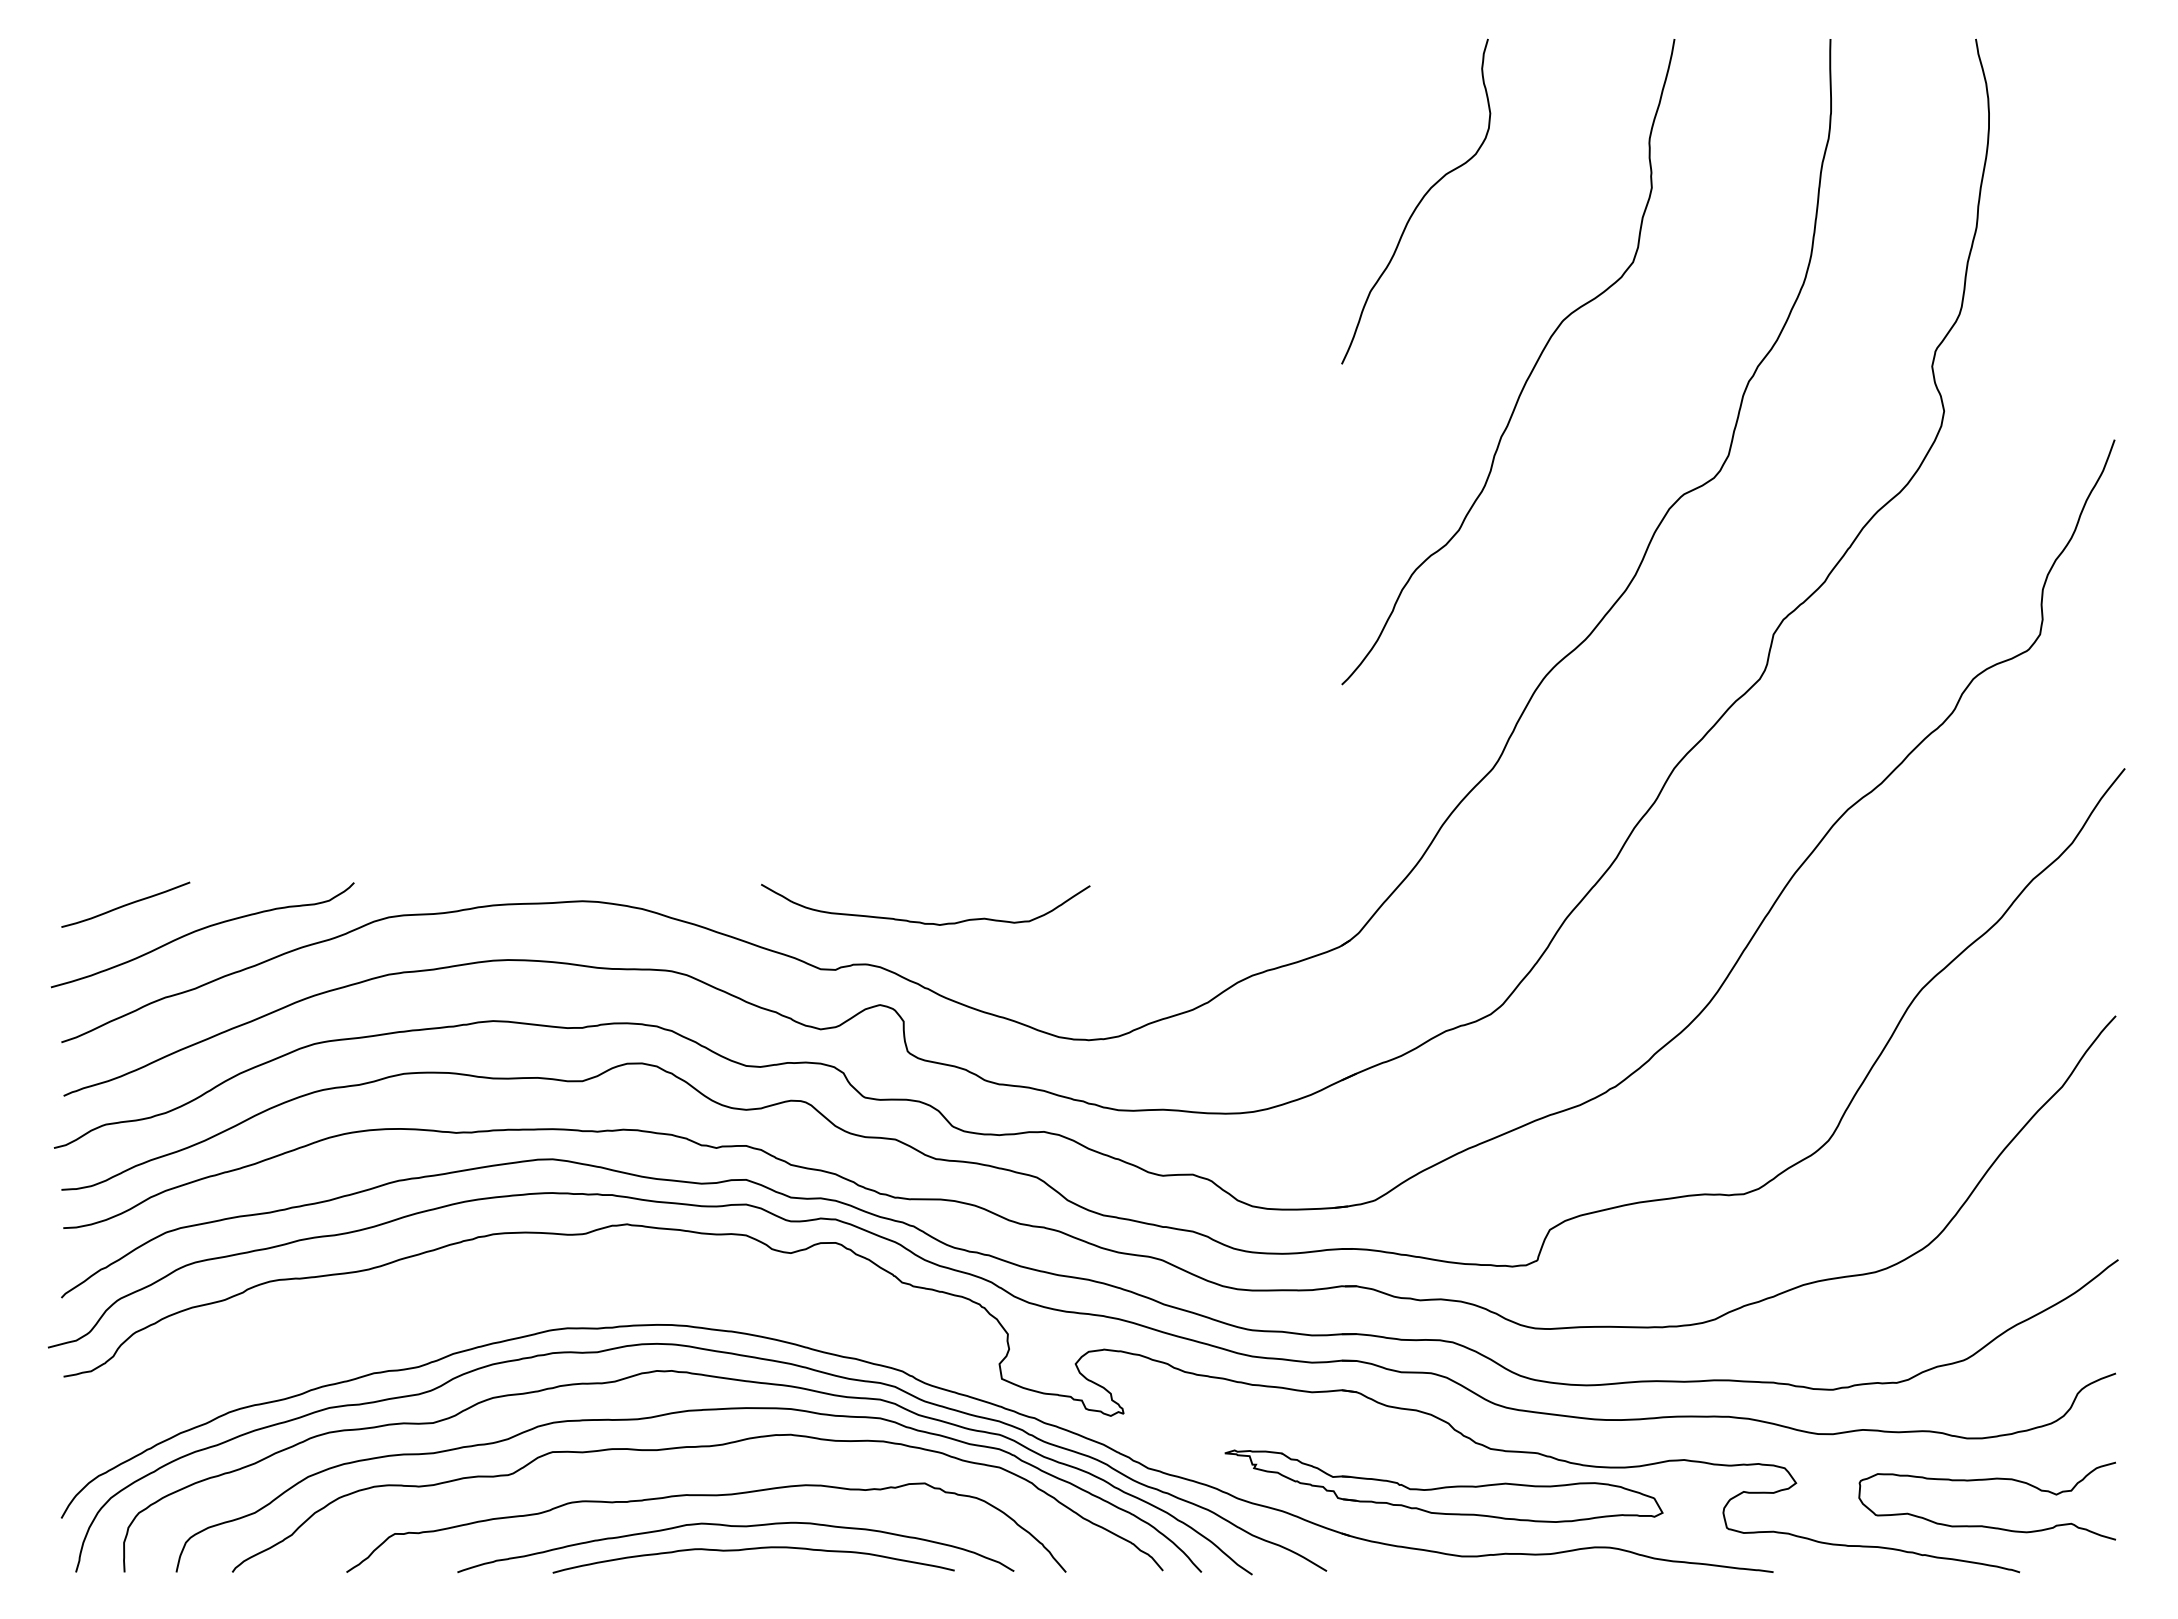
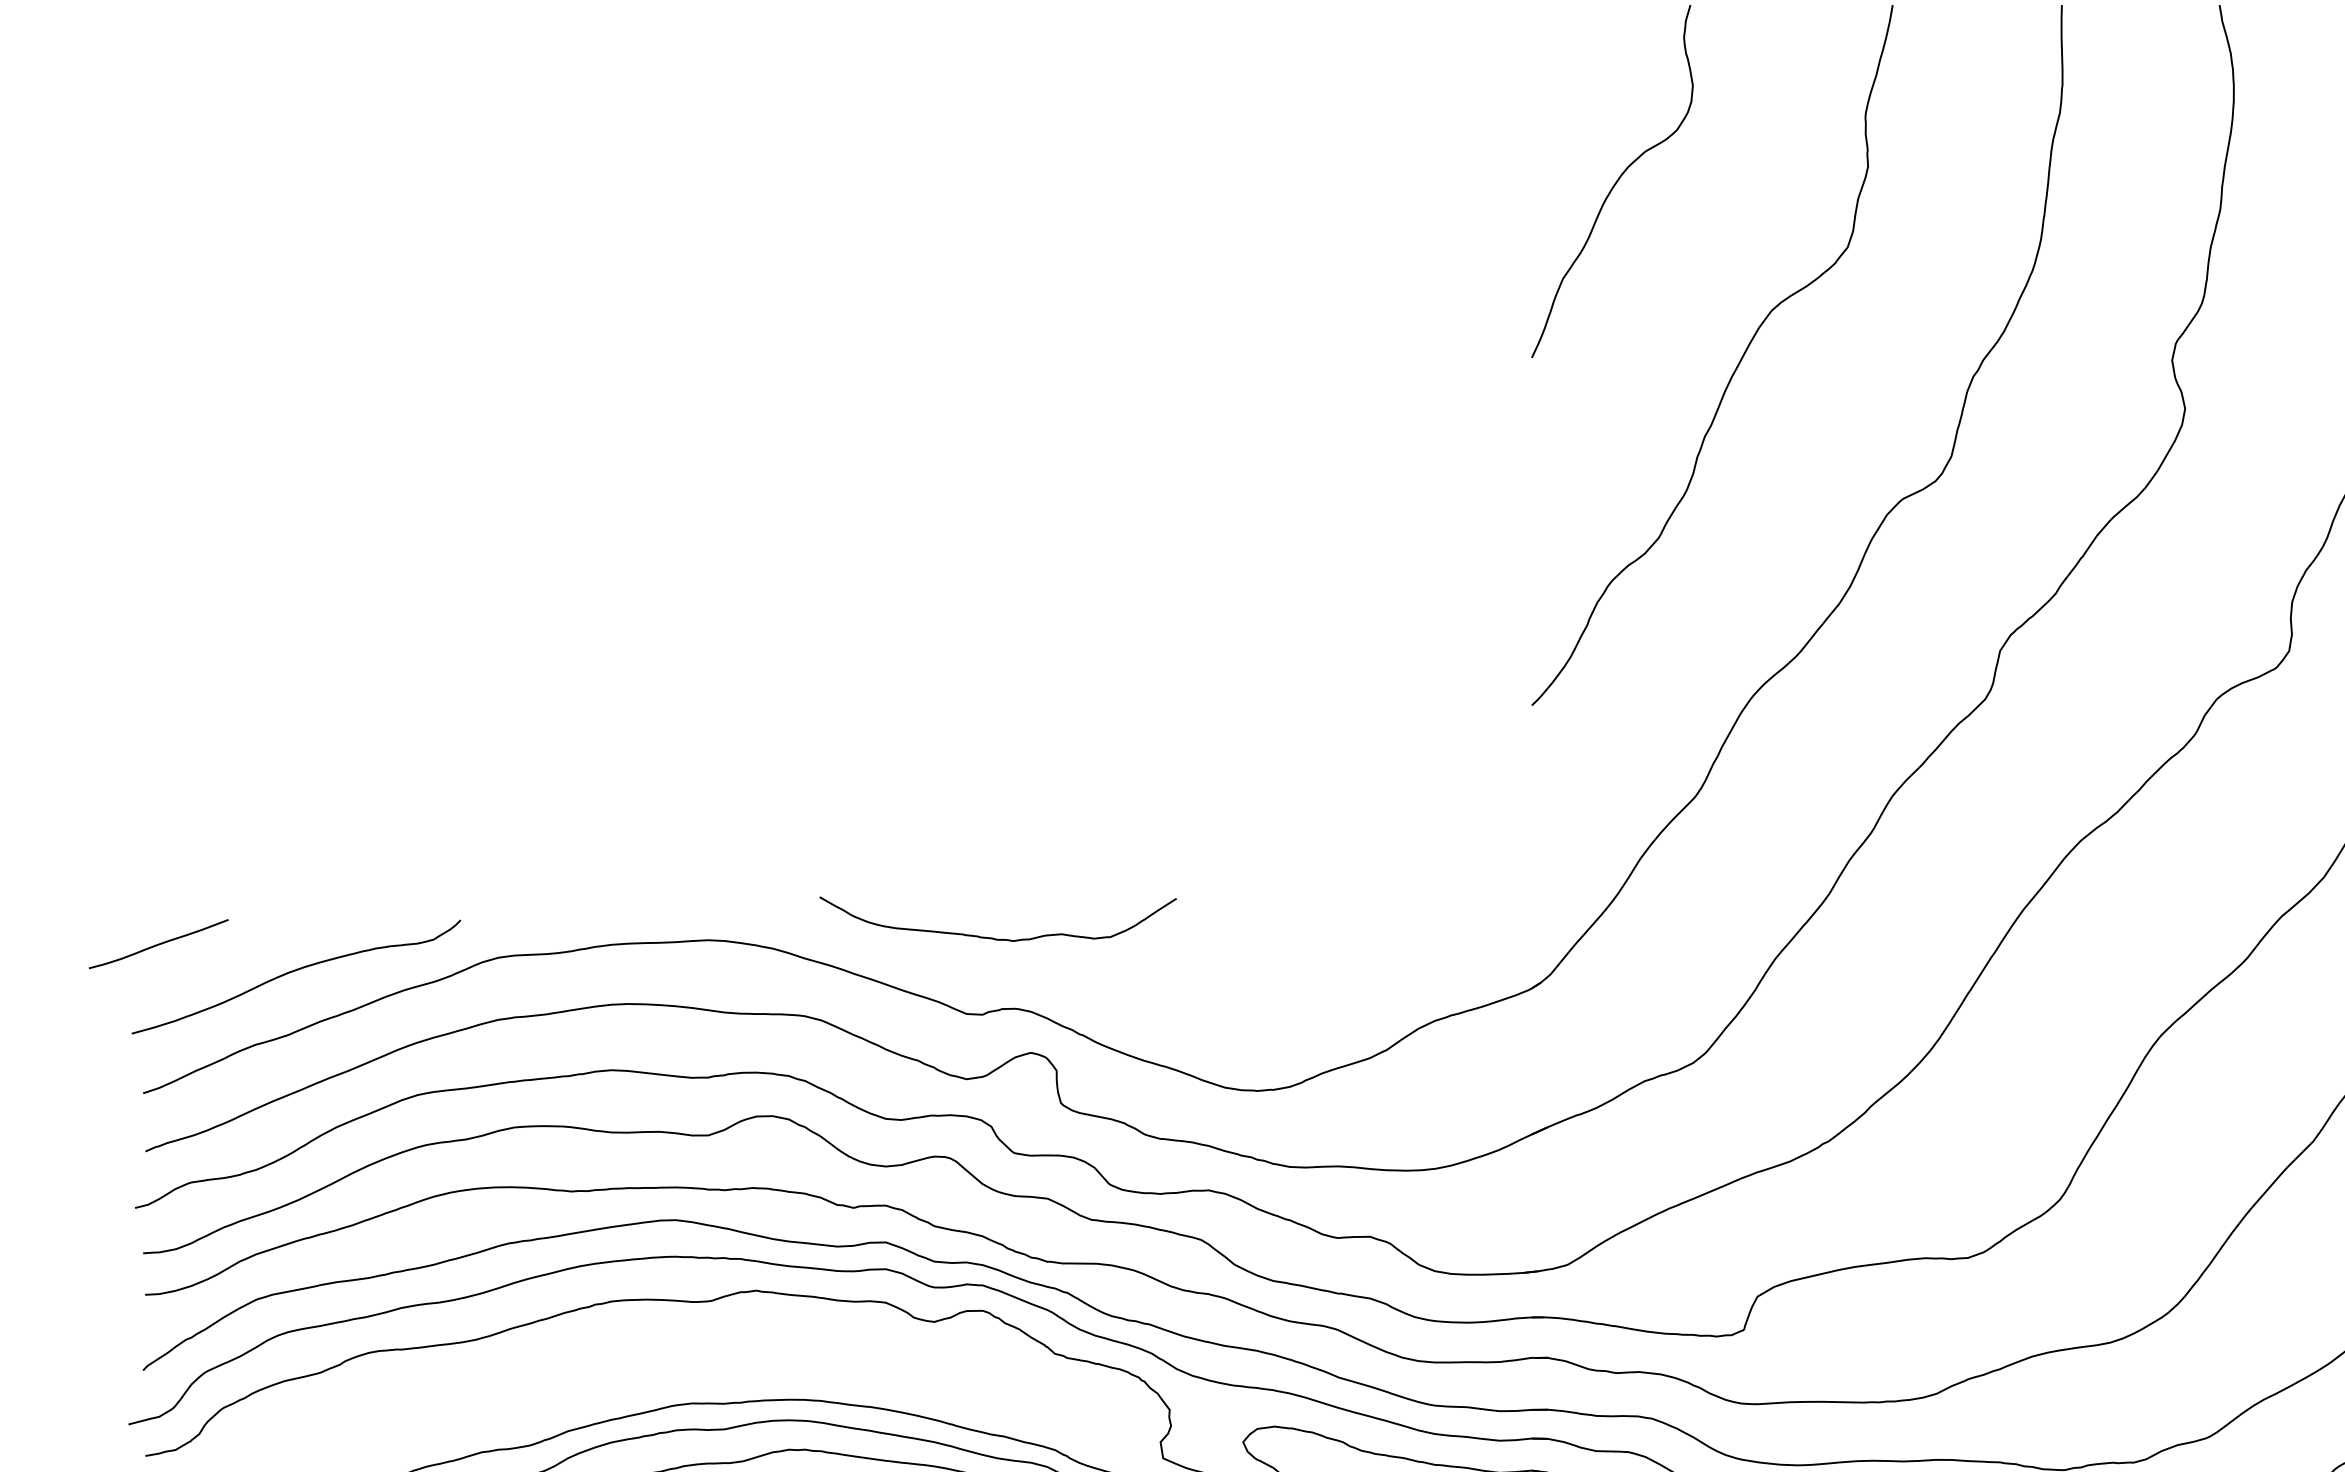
curve: (125, 904) -> (158, 943), moved
curve: (920, 921) -> (992, 937), moved

